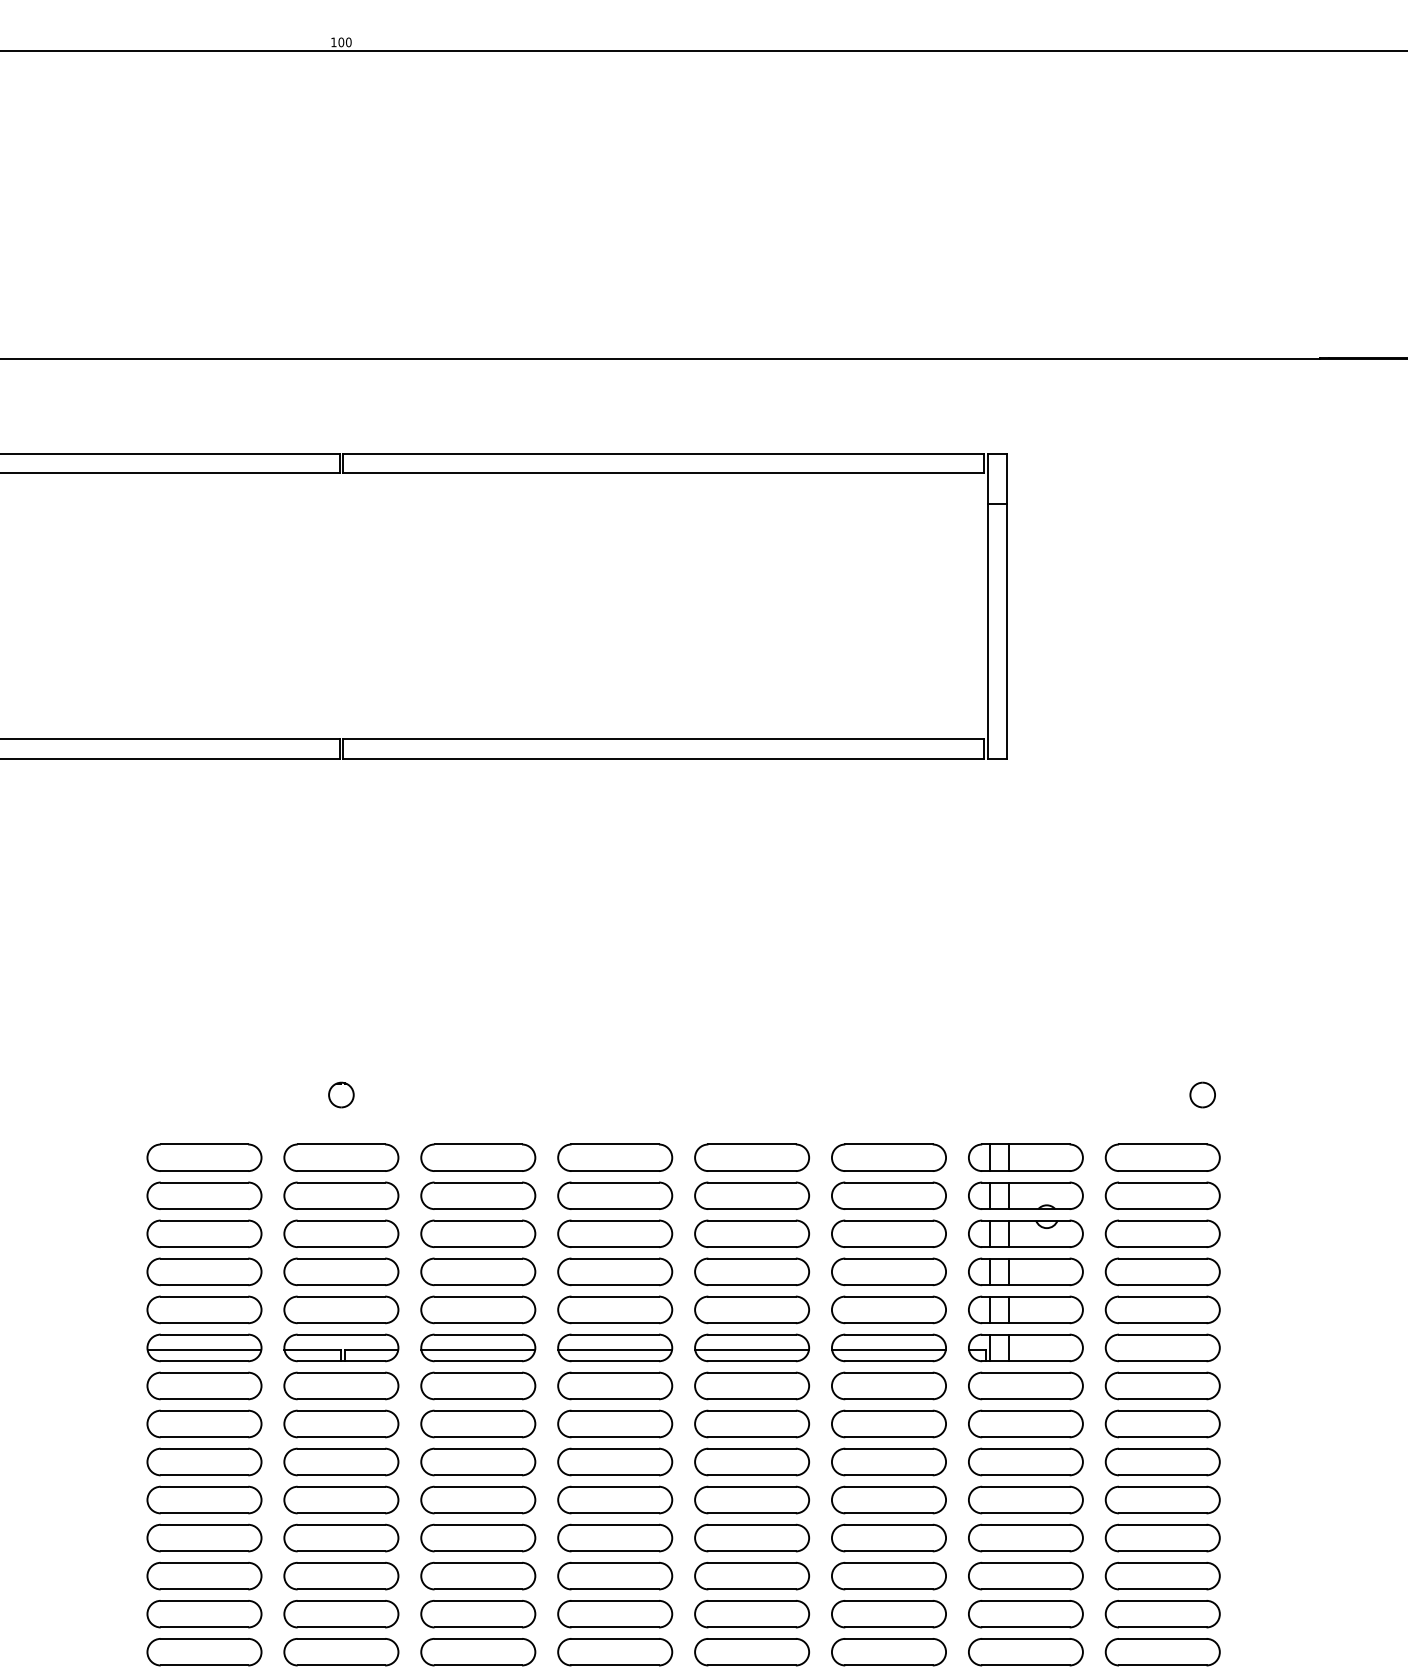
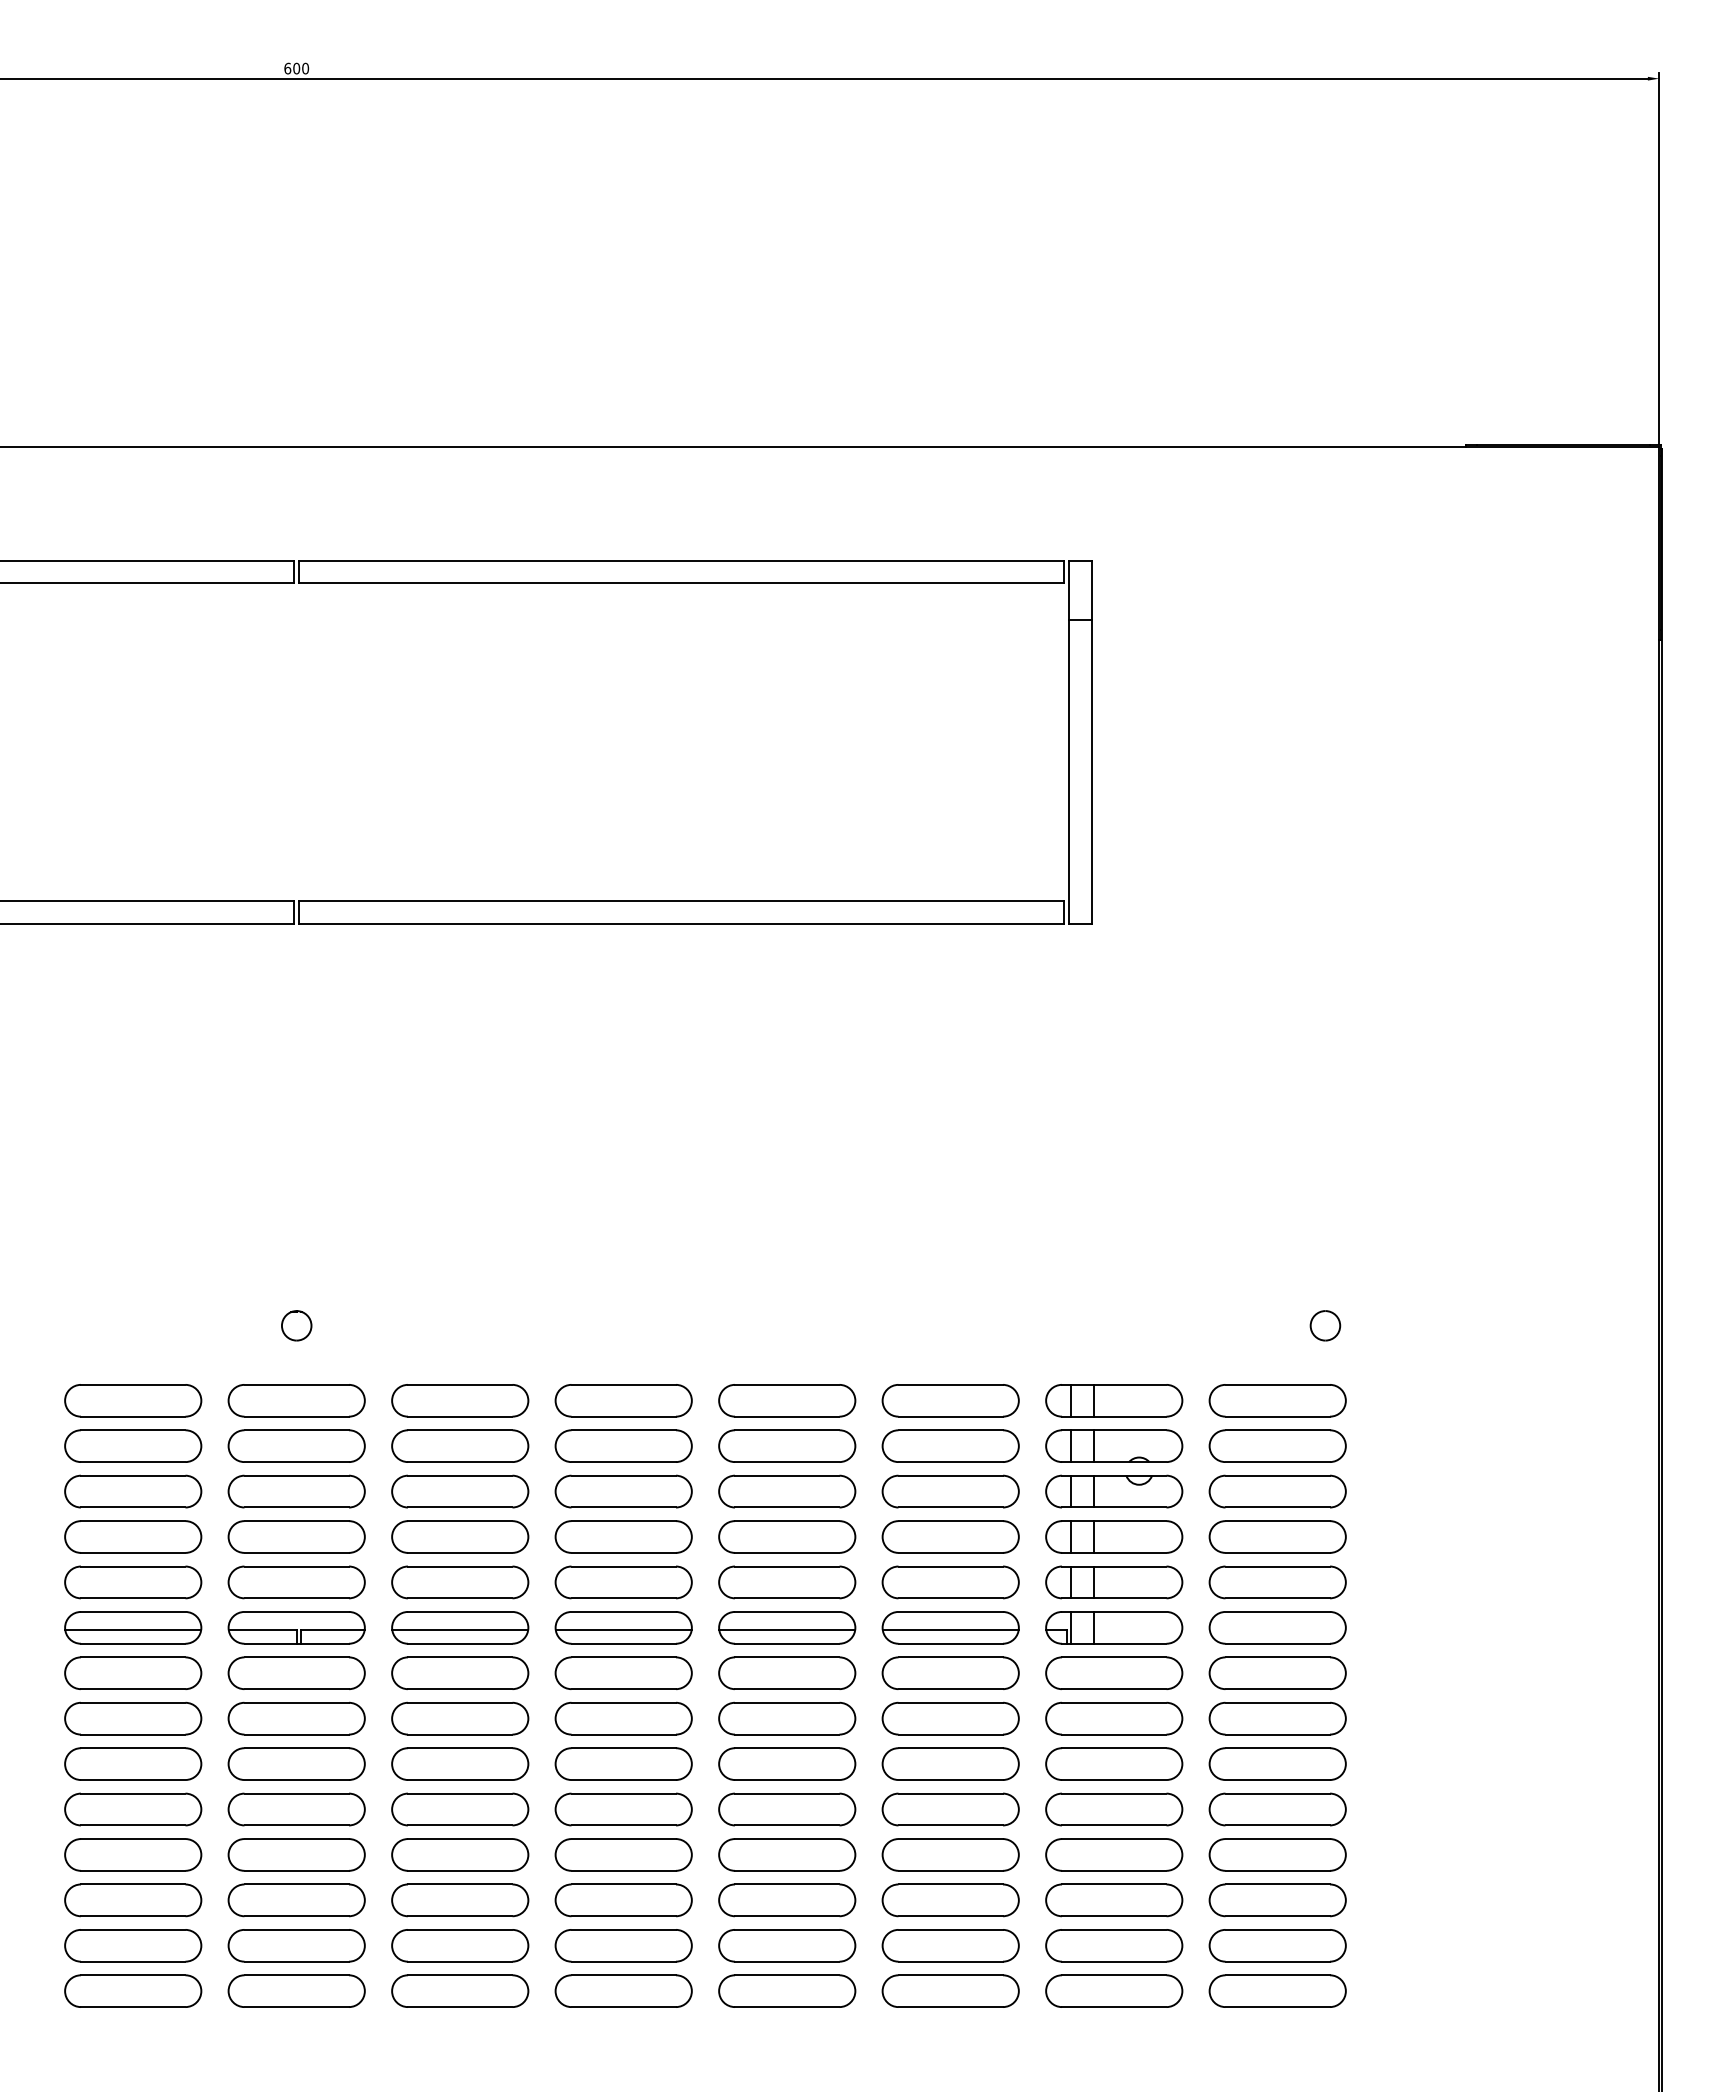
text: (333, 42) -> (287, 68), 100 -> 600

